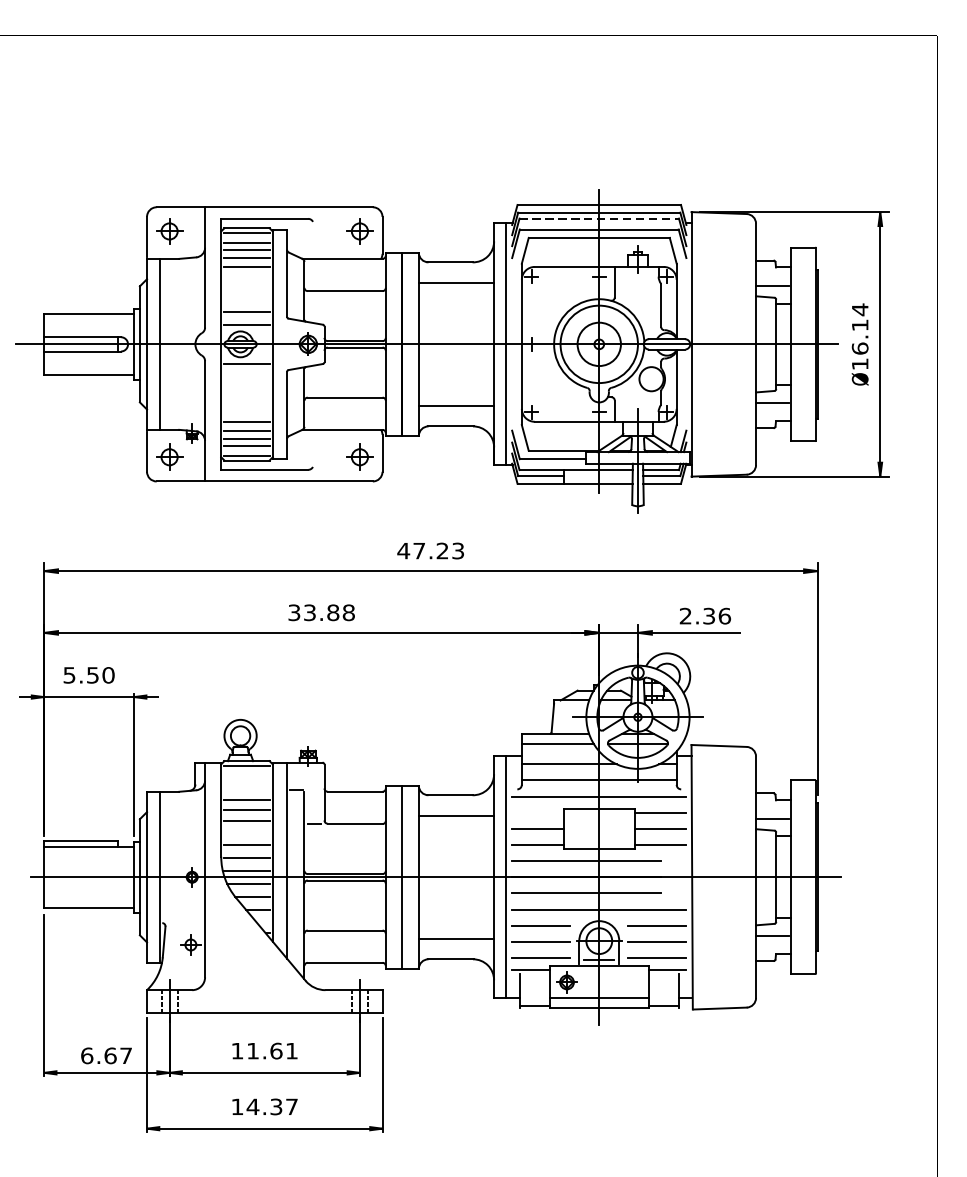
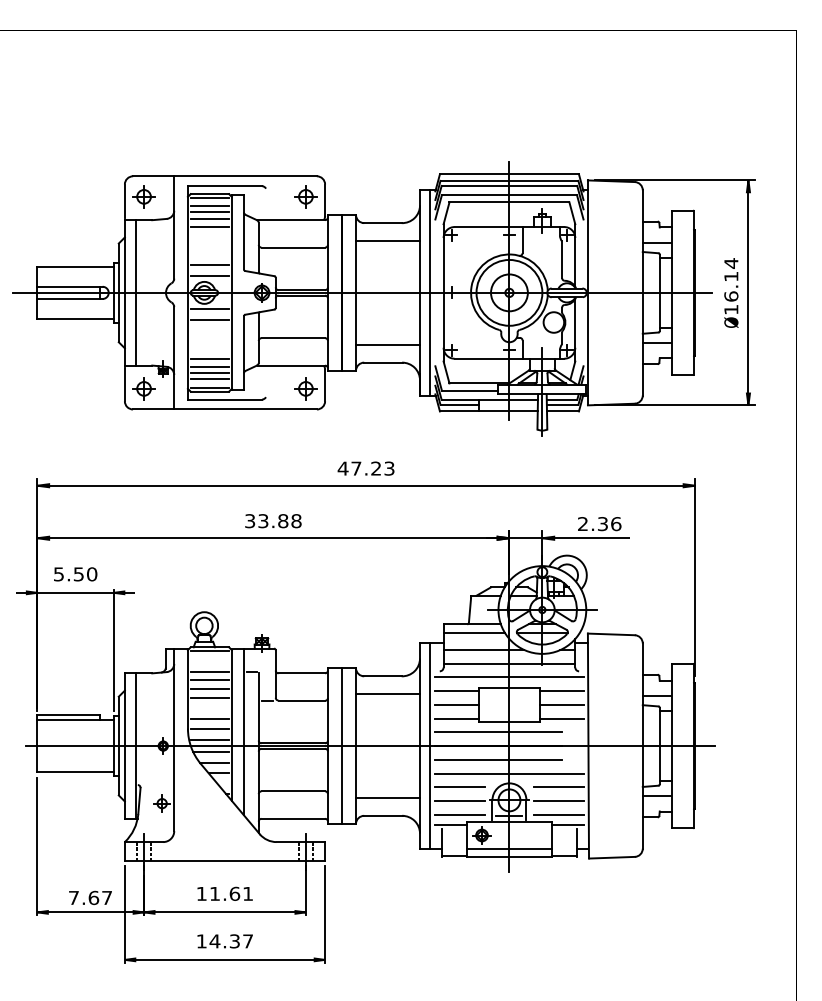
line: (599, 218) -> (509, 185), dashed -> solid
line: (246, 376) -> (209, 320), added
line: (246, 790) -> (209, 672), added
line: (538, 813) -> (457, 691), added
text: (86, 1055) -> (73, 897), 6.67 -> 7.67

